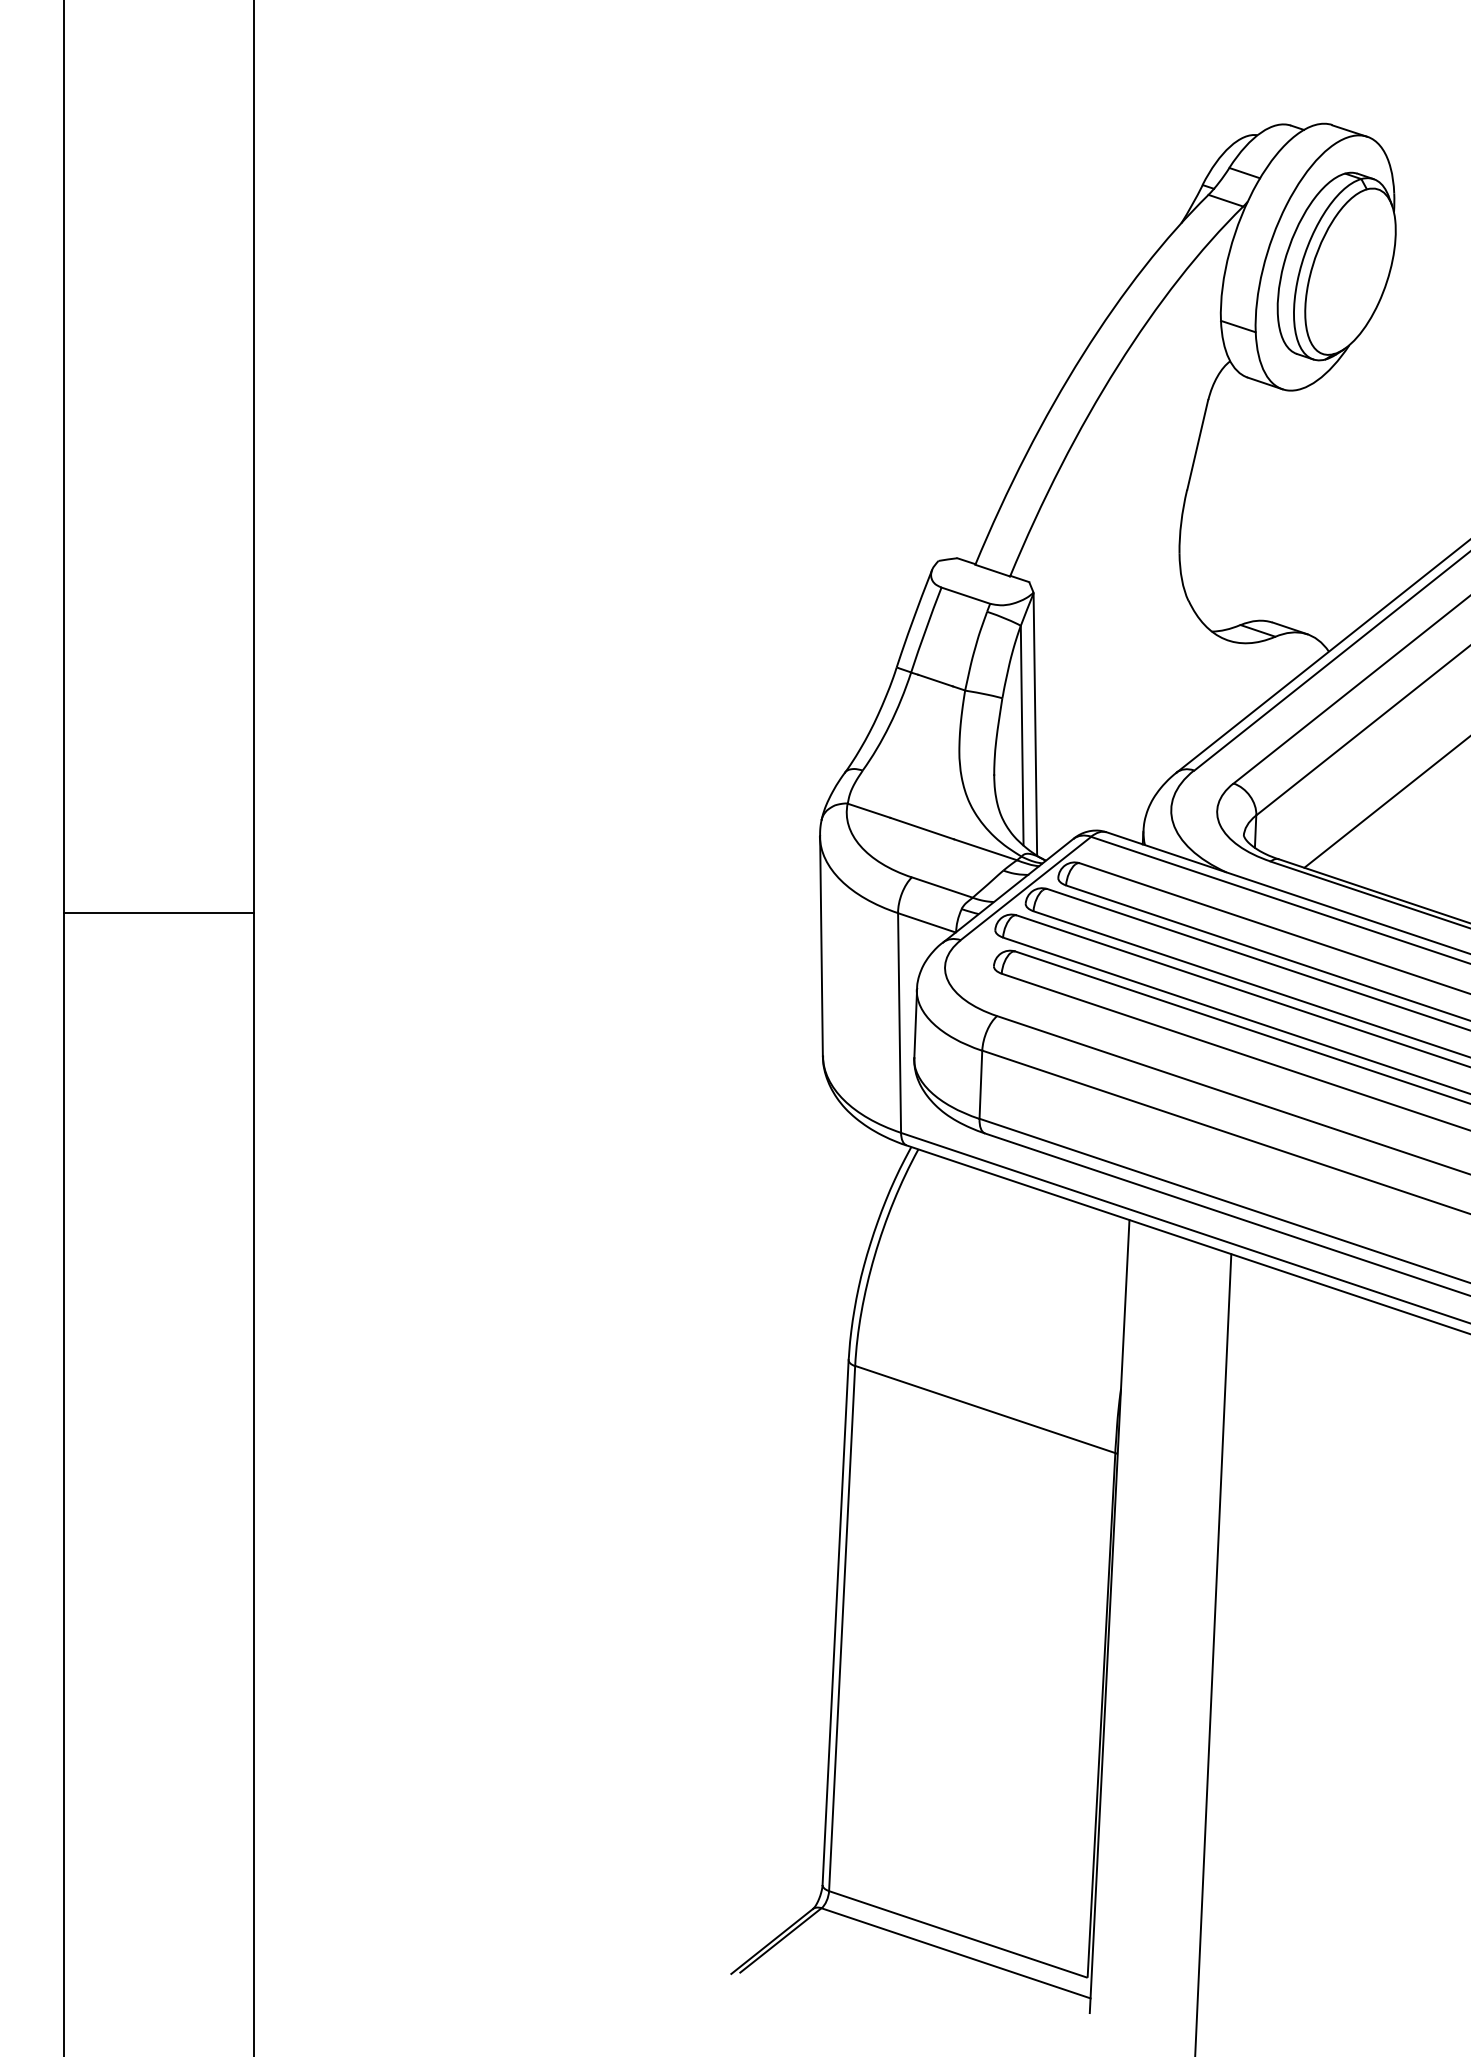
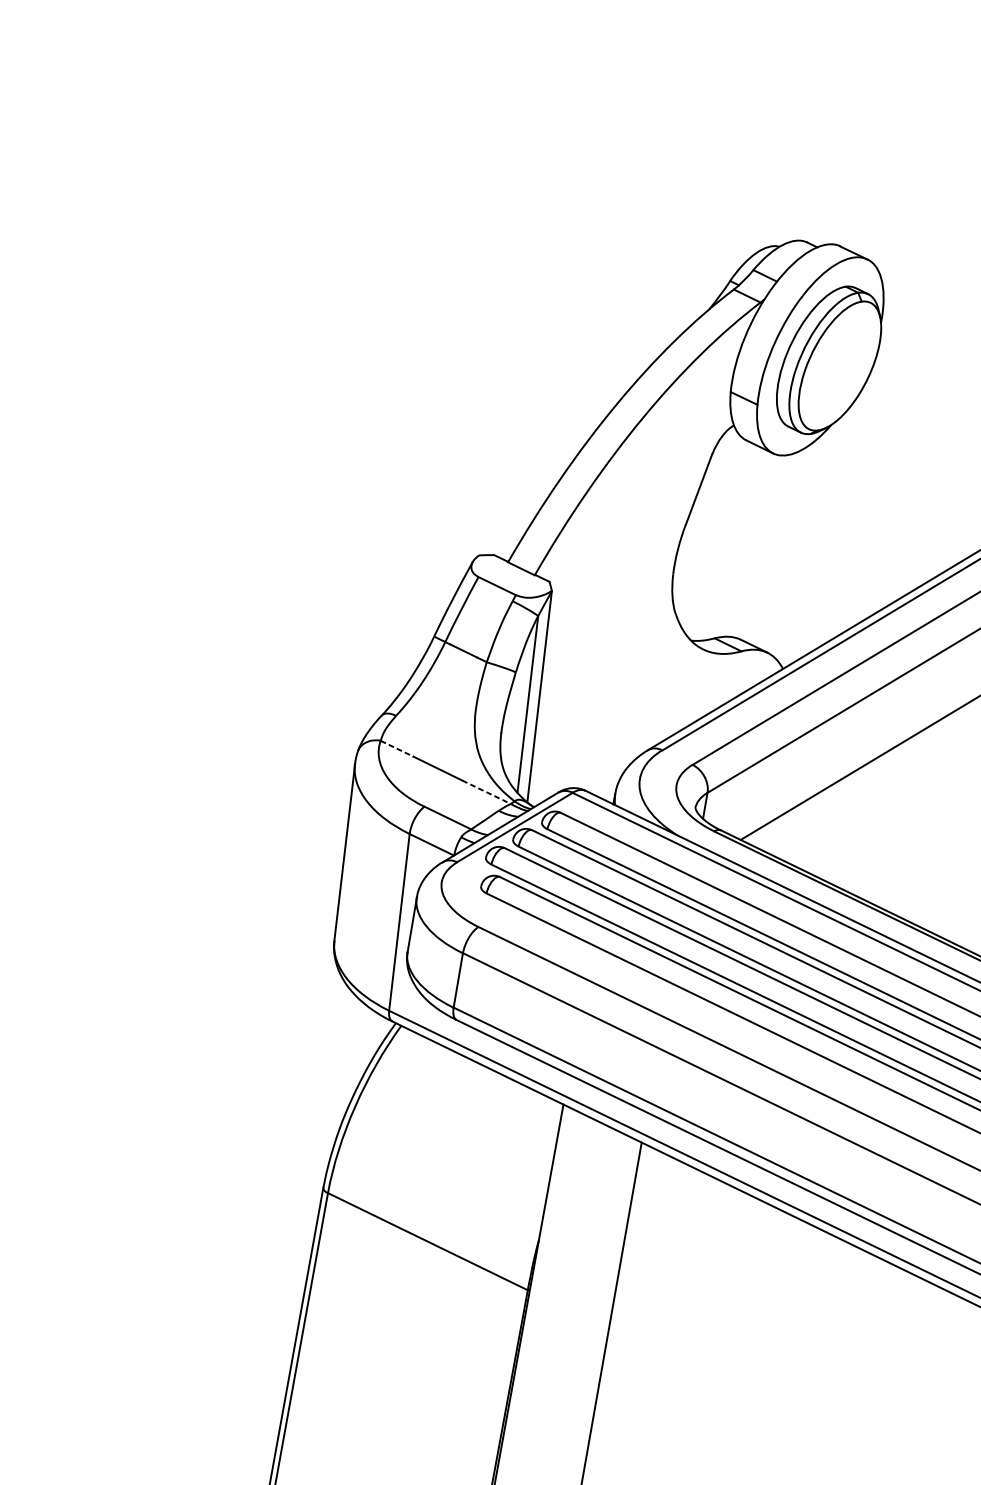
line: (869, 810) -> (397, 748), solid -> dashed
line: (985, 849) -> (486, 791), solid -> dashed

